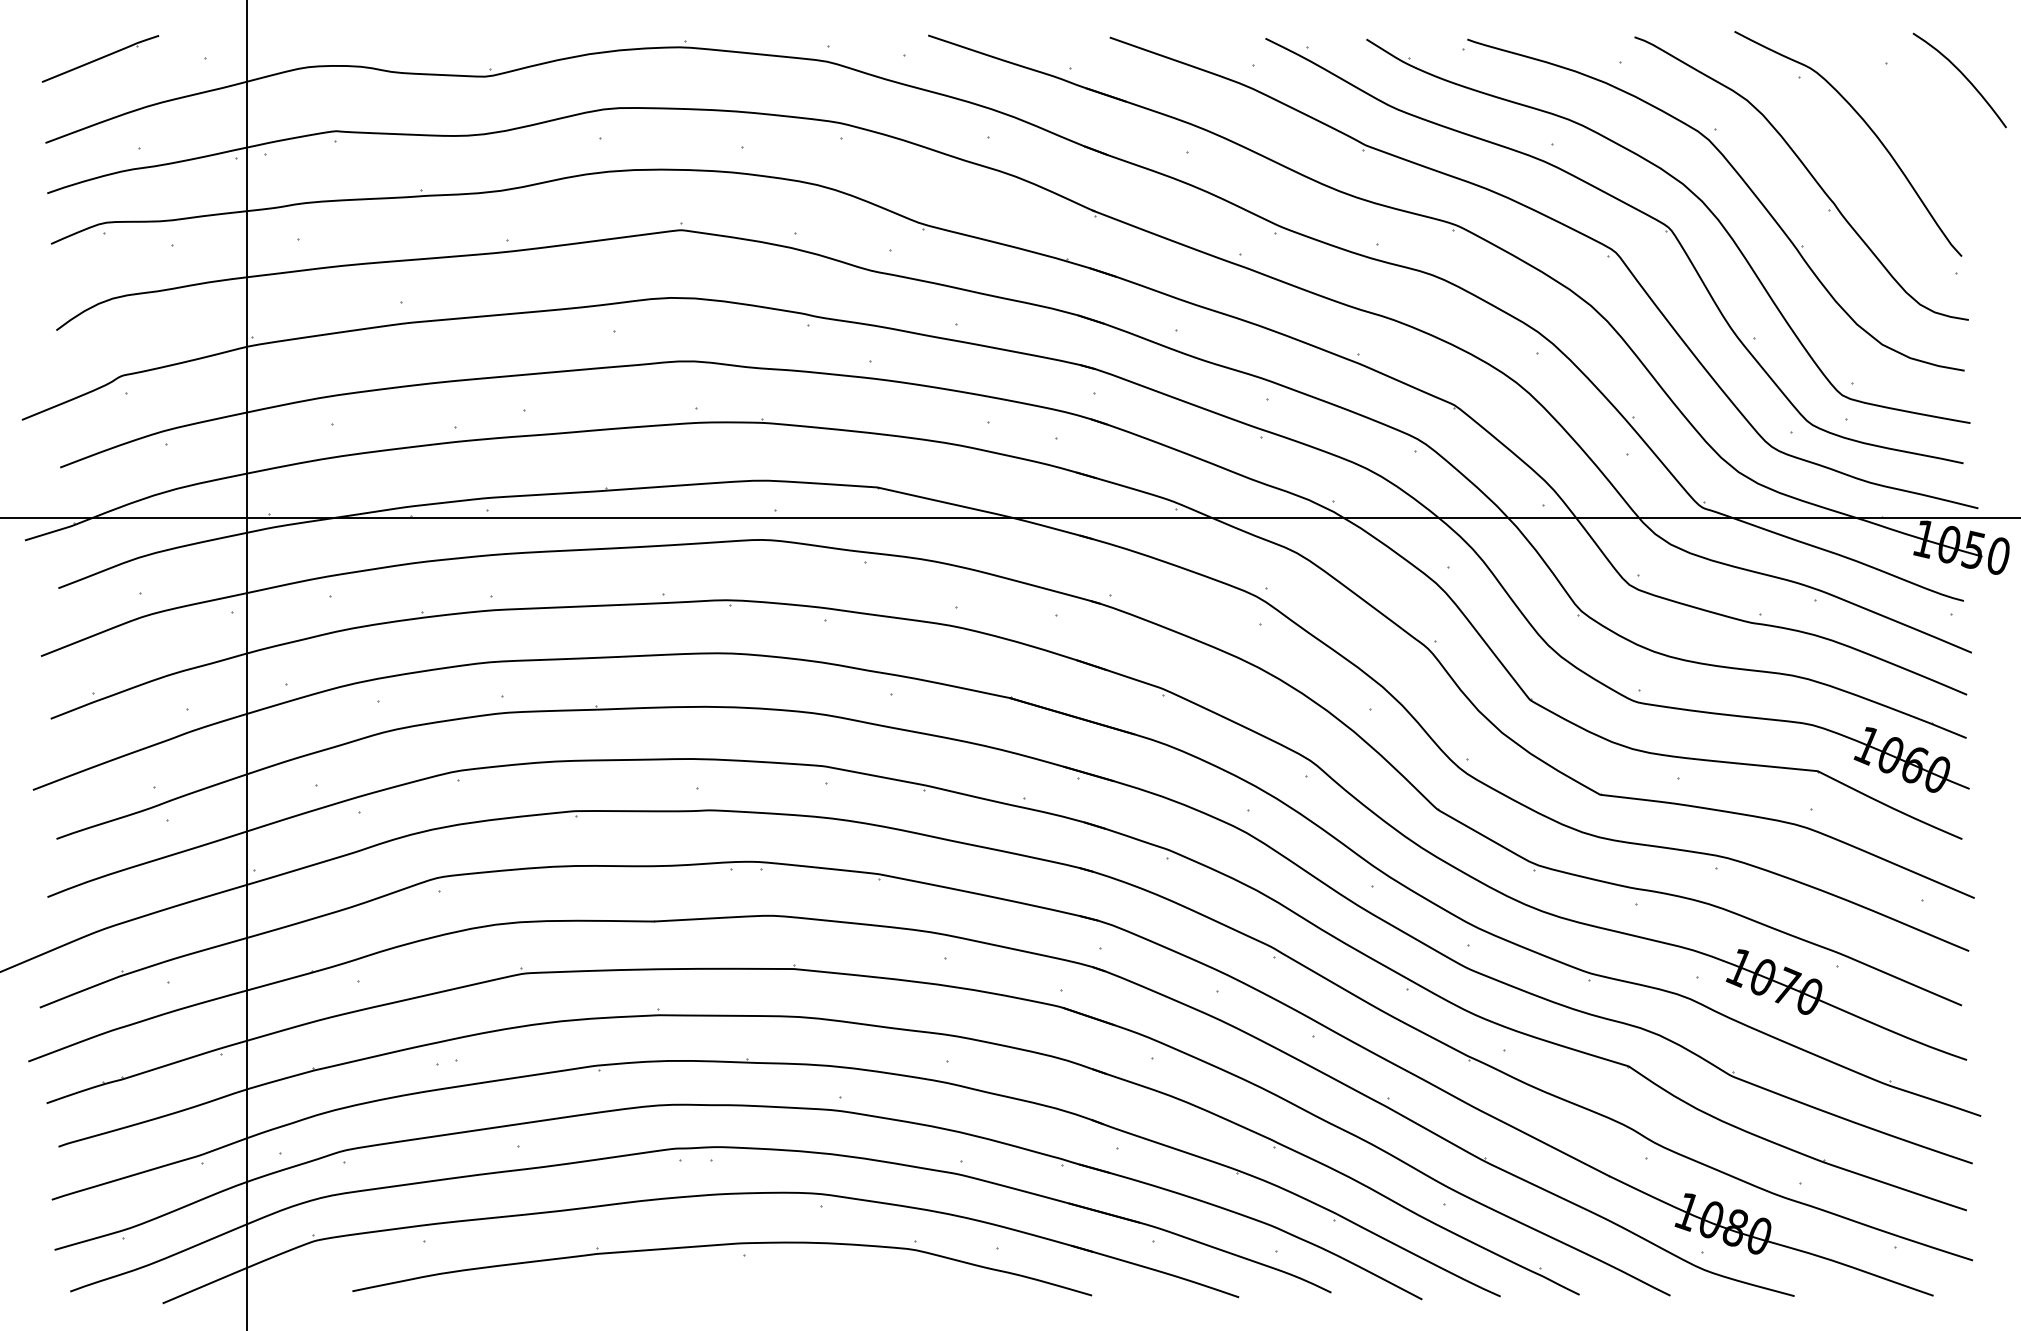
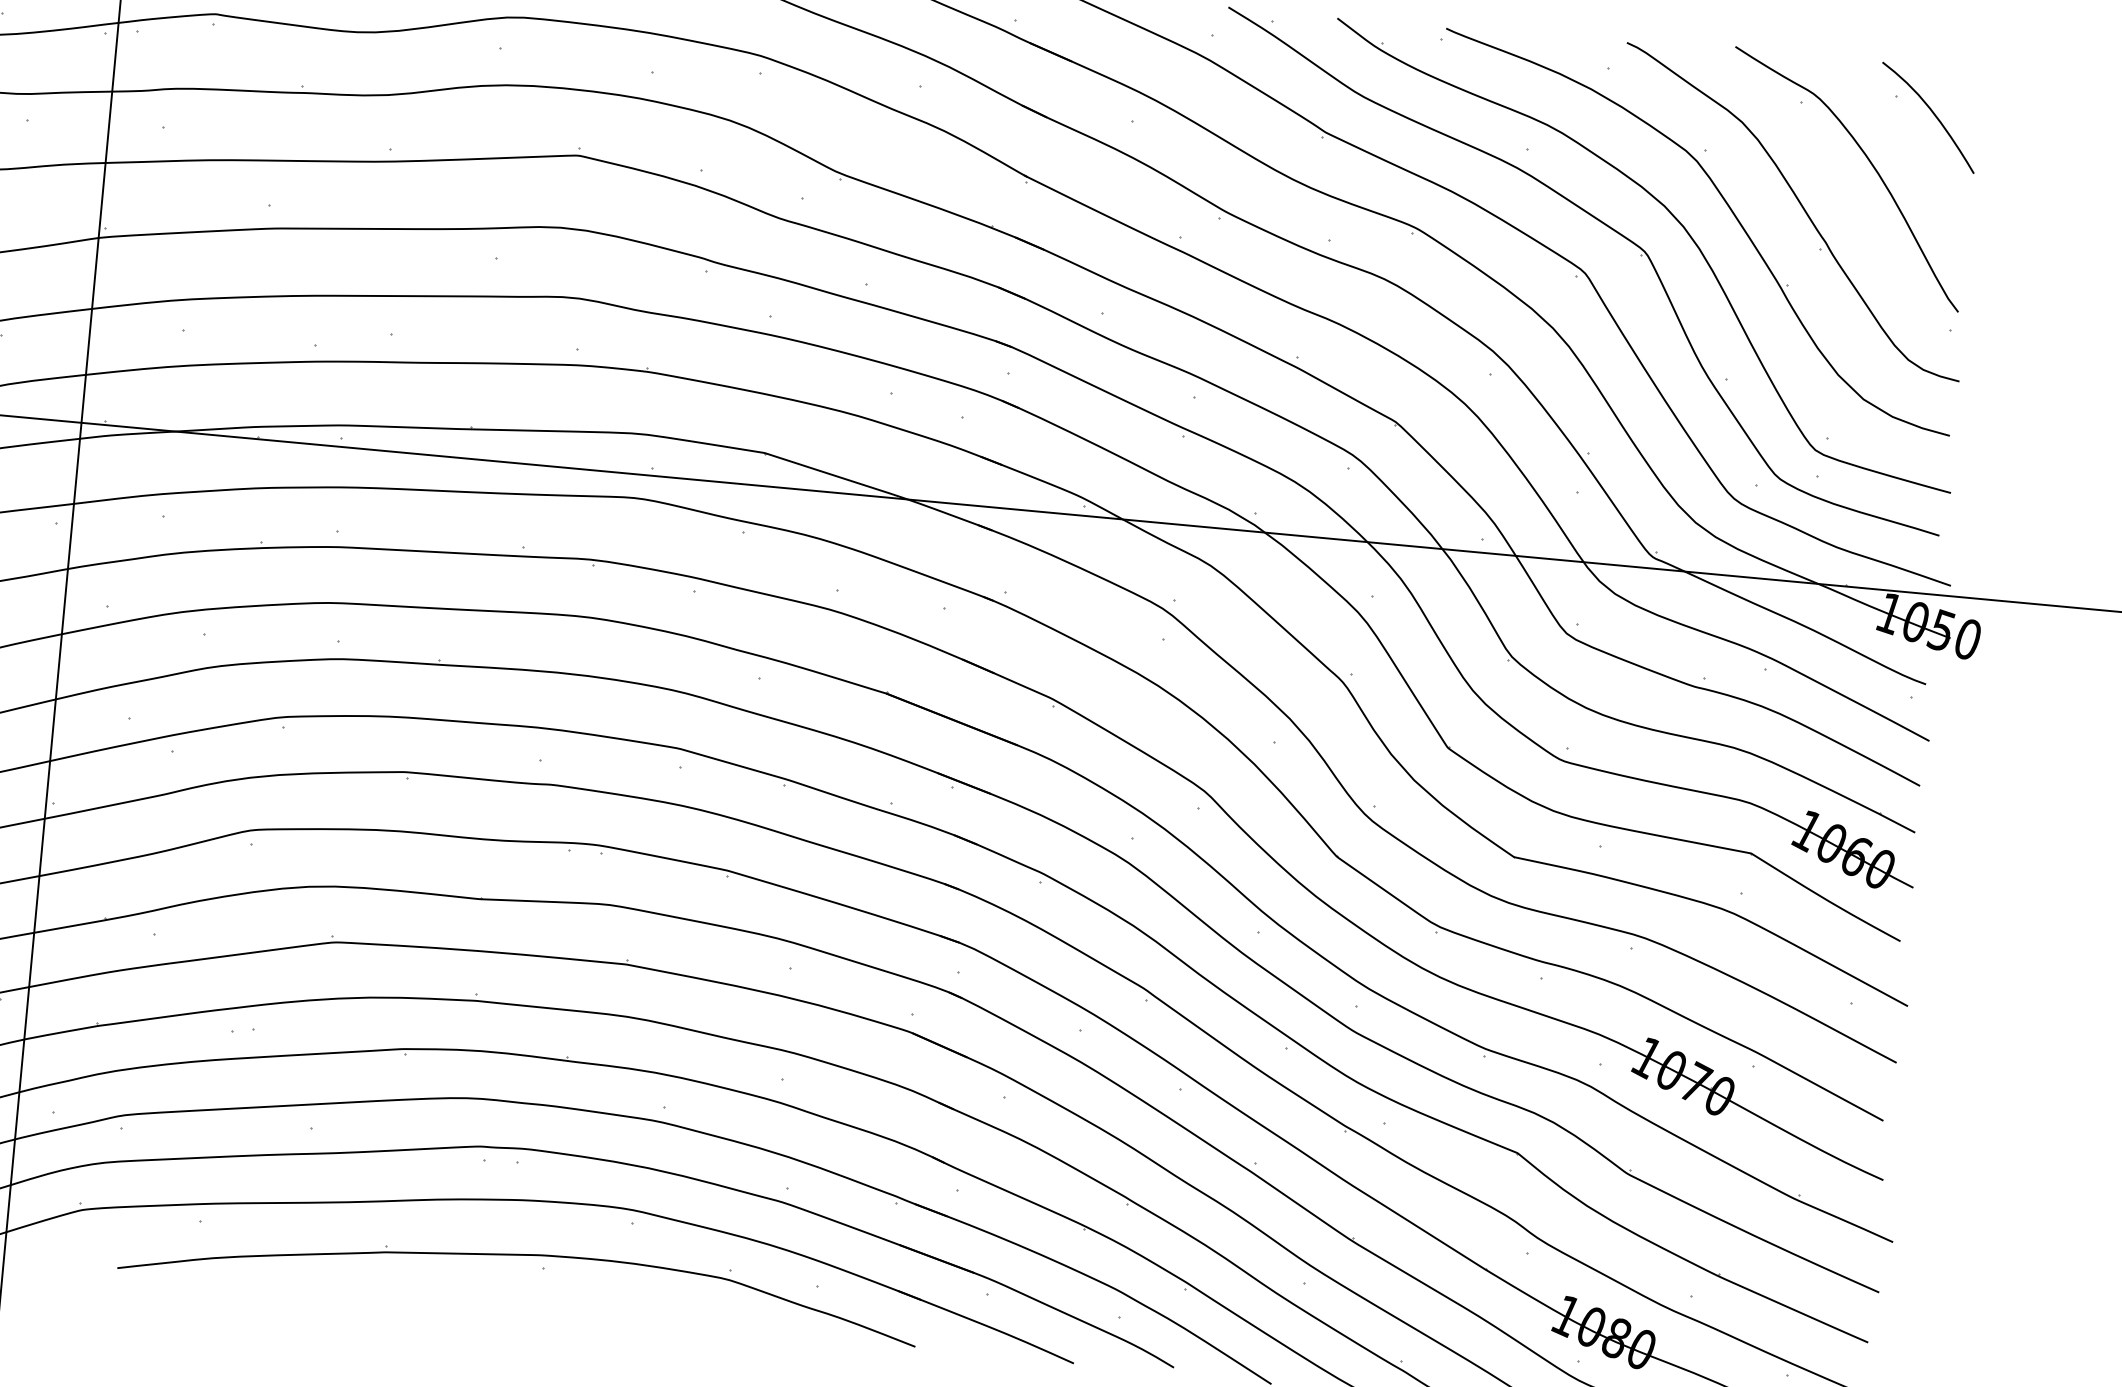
curve: (1963, 76) -> (1932, 113), moved

